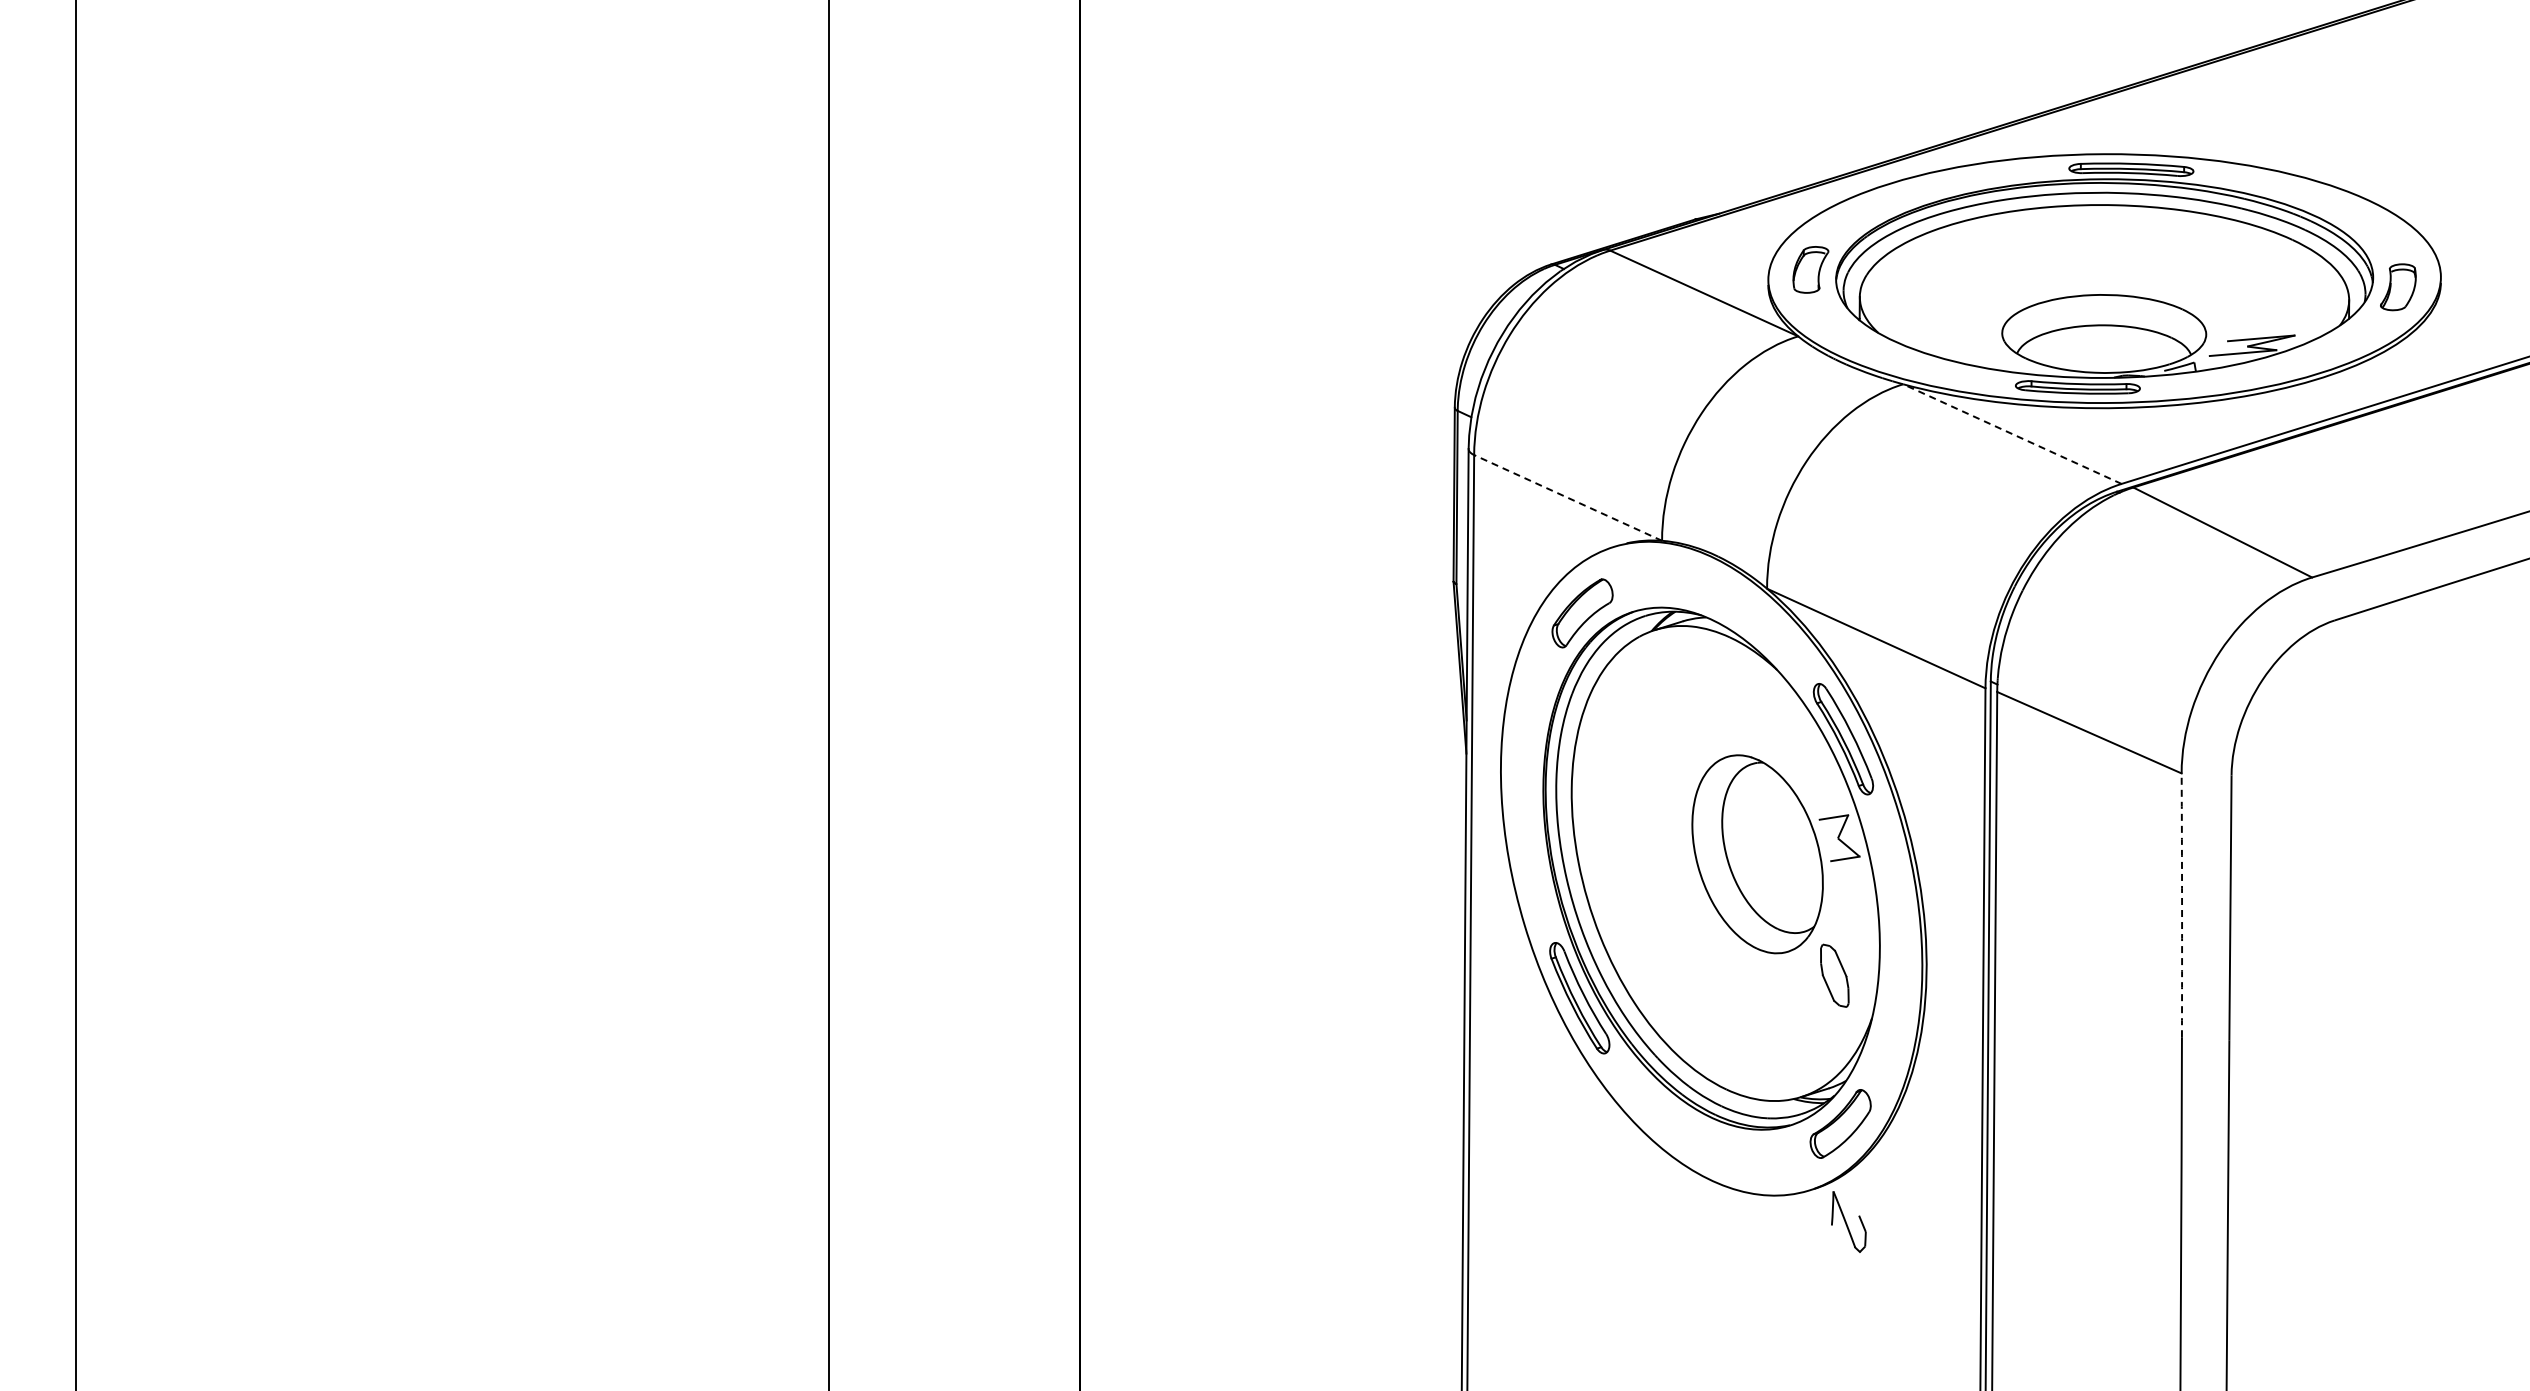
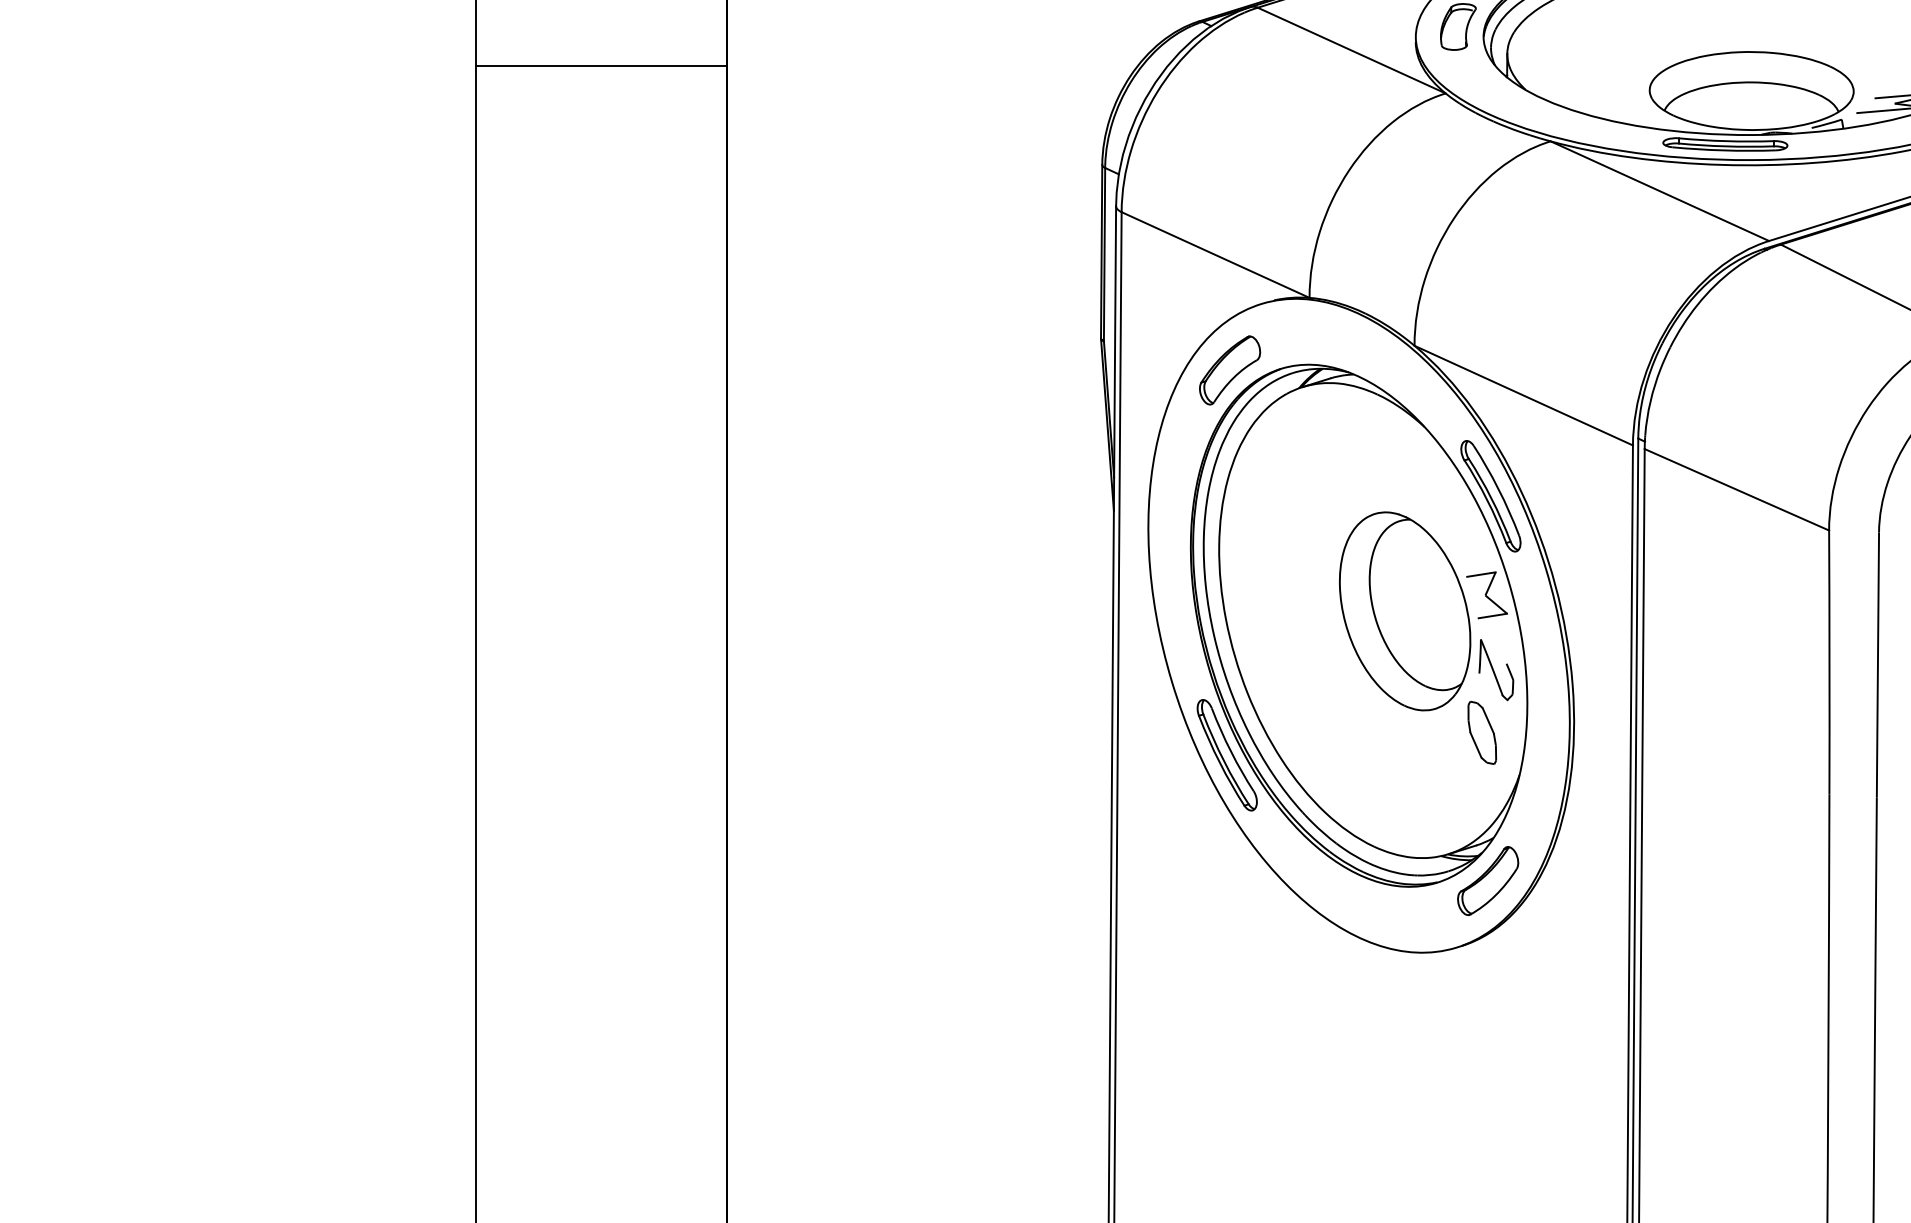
line: (954, 308) -> (601, 65), added
line: (2011, 433) -> (1658, 190), dashed -> solid
line: (1567, 497) -> (1214, 254), dashed -> solid
arc: (2182, 905) -> (1829, 662), dashed -> solid
part: (1848, 1221) -> (1495, 669), moved

